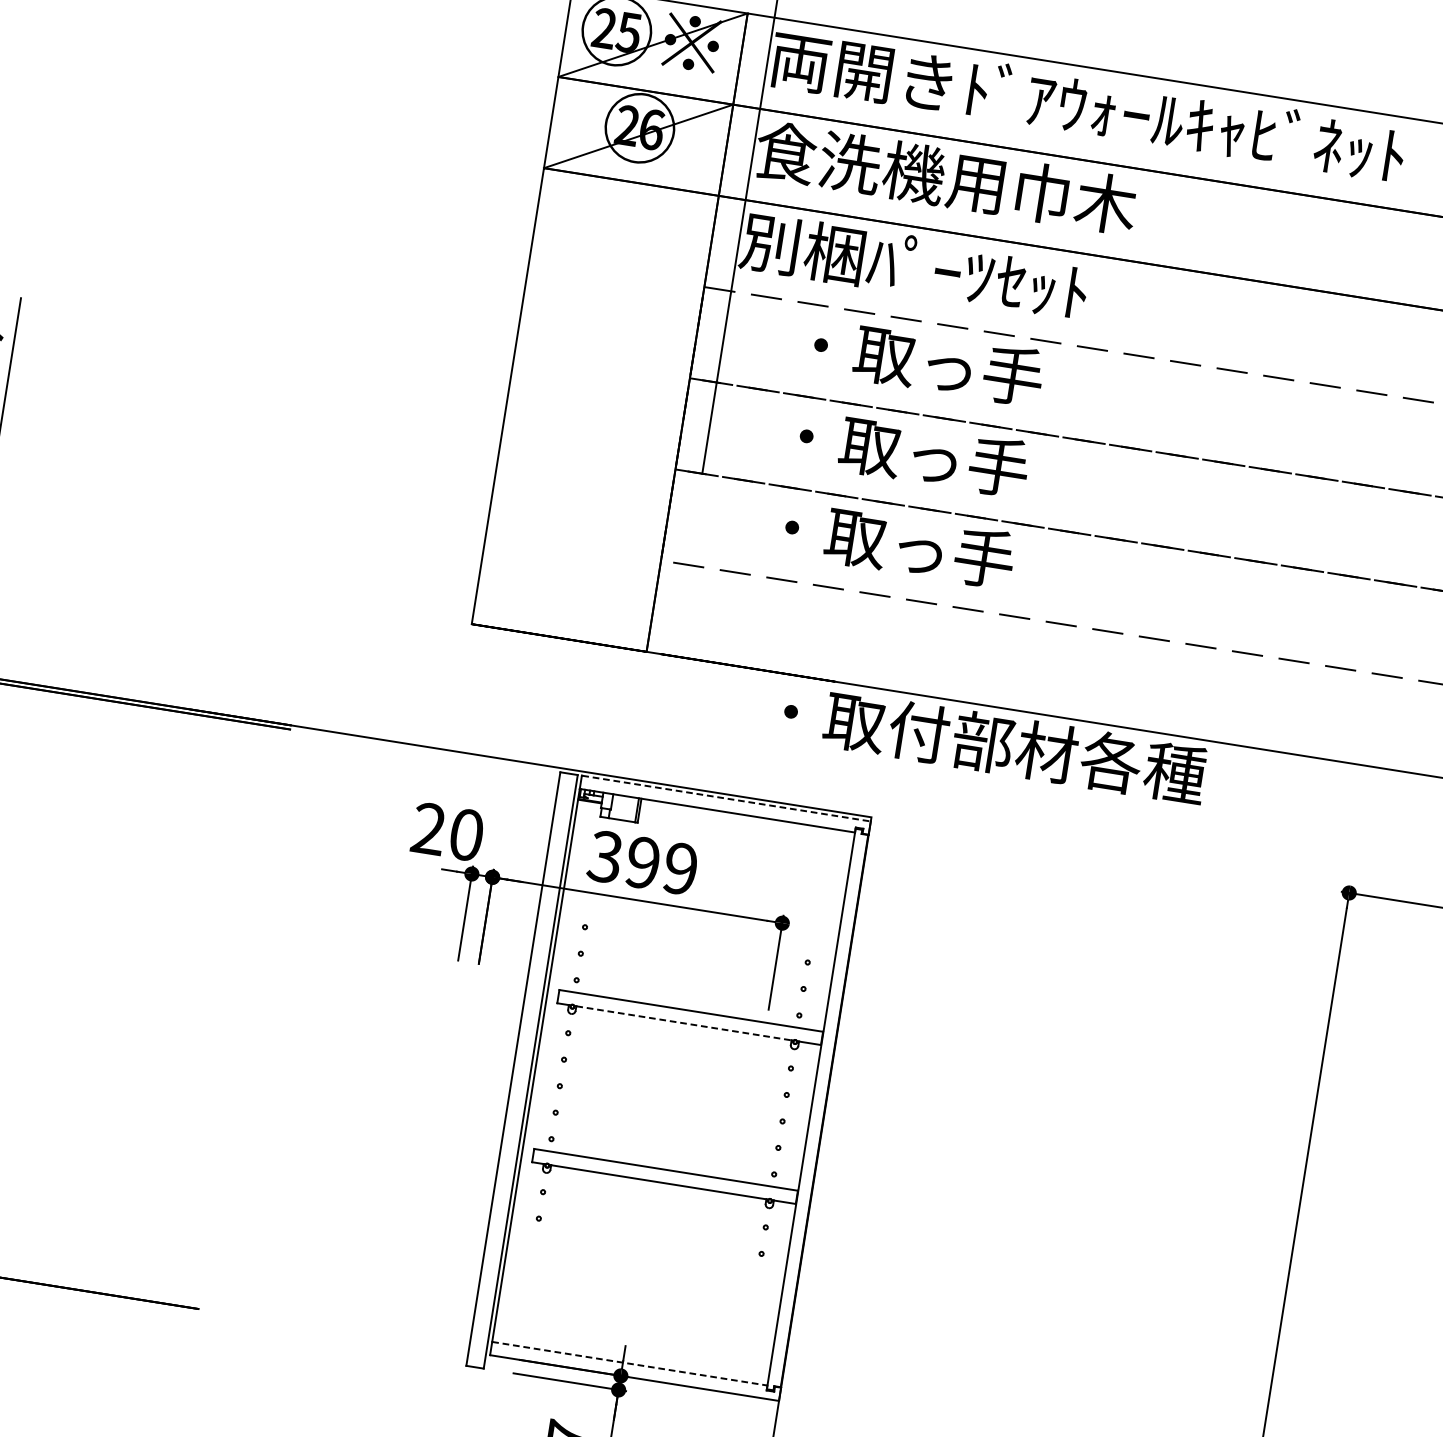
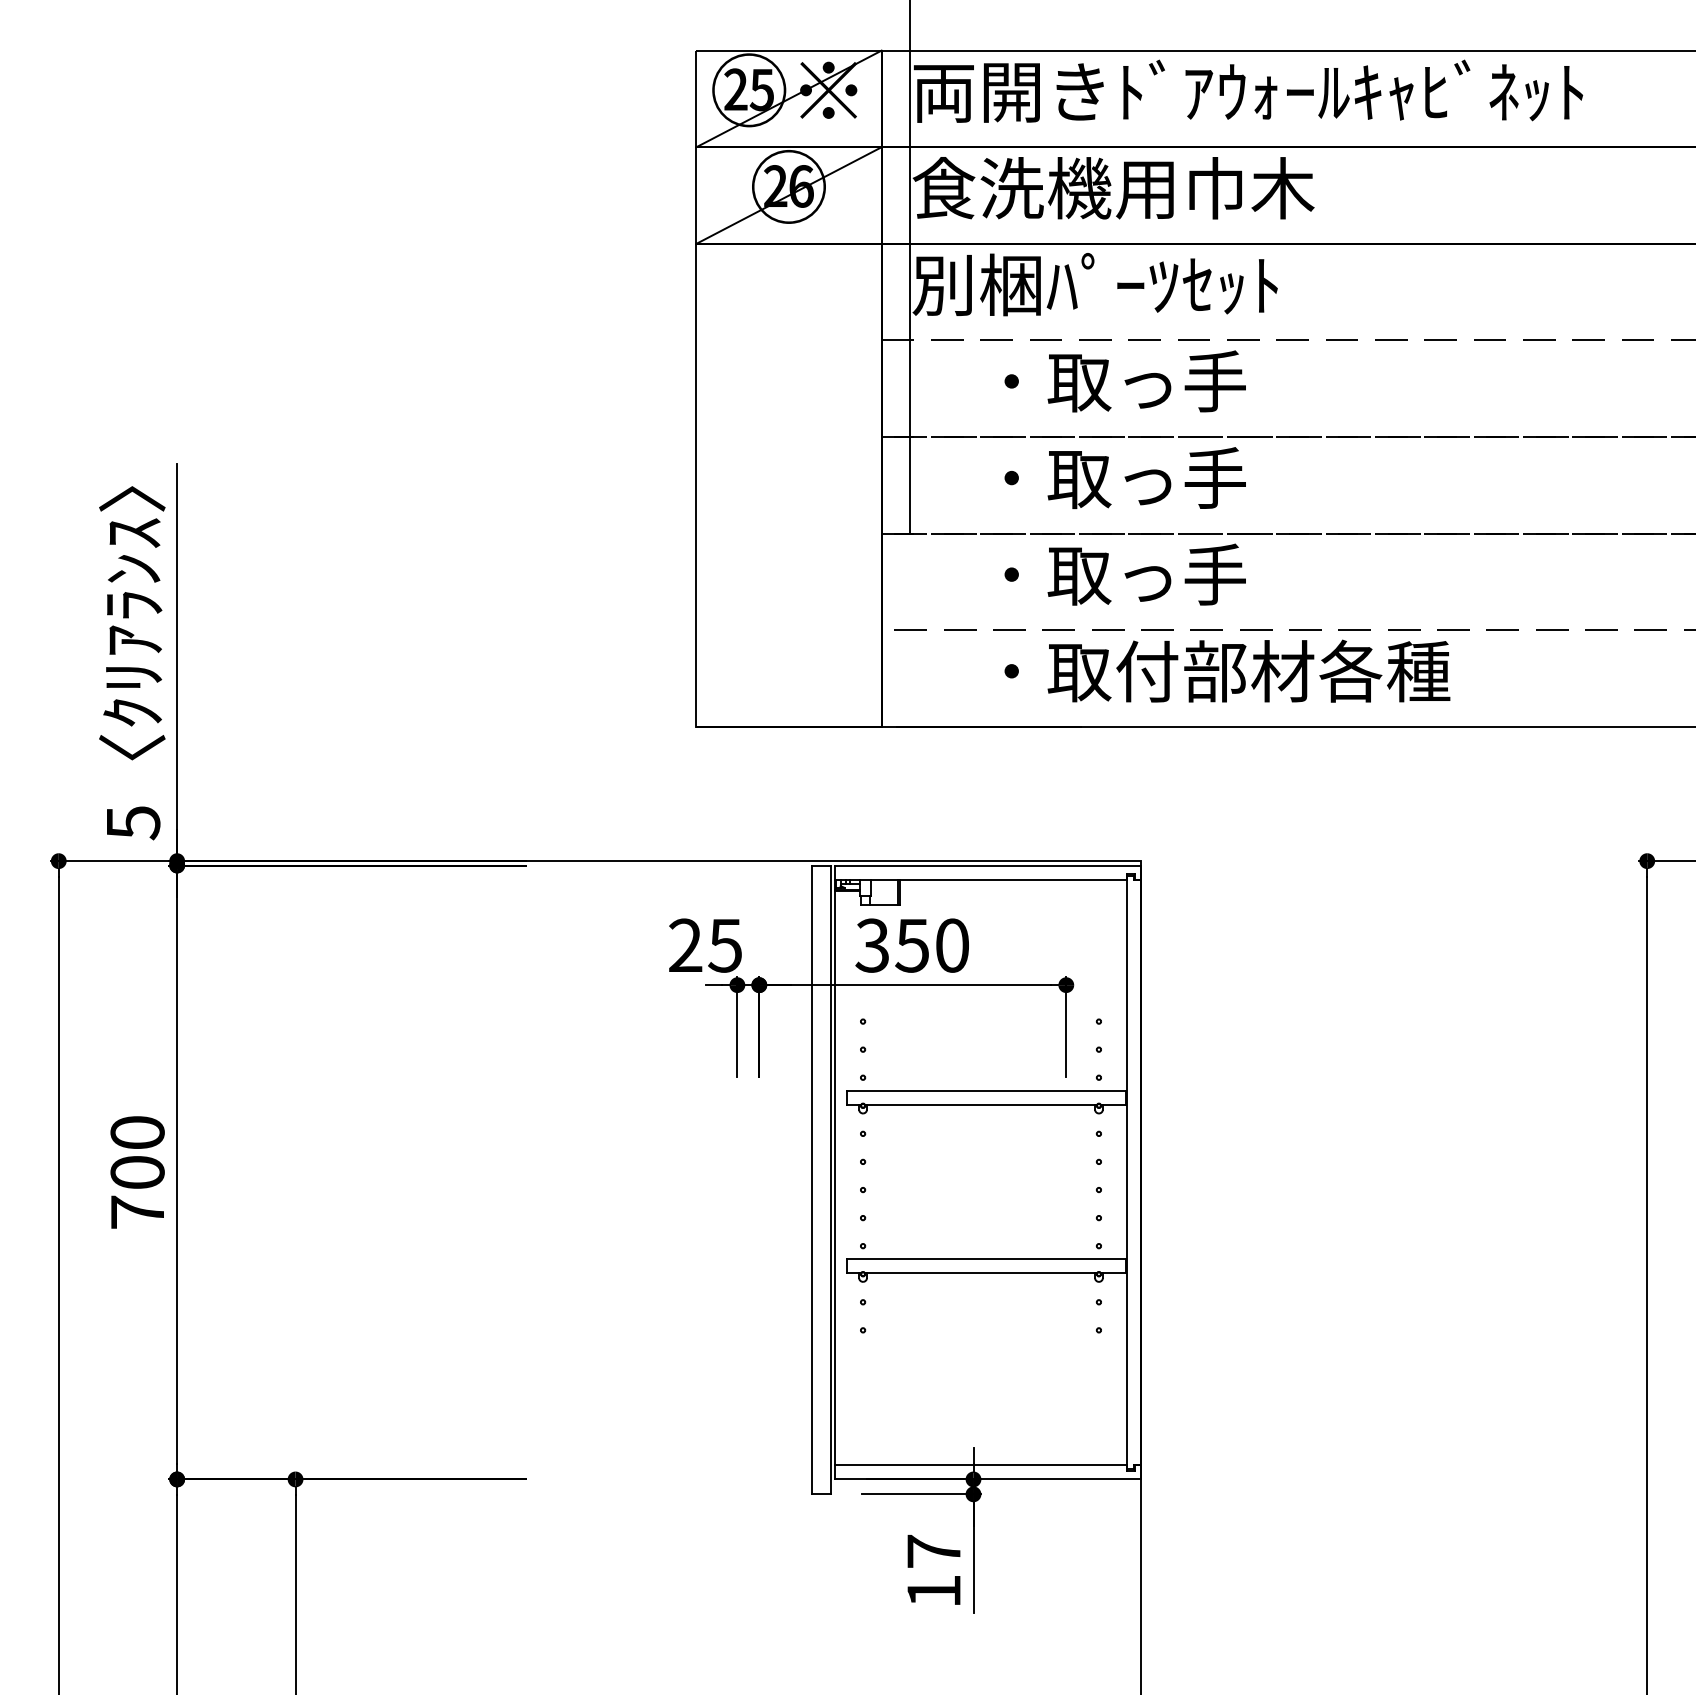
text: (994, 743) -> (1227, 670), moved
line: (726, 798) -> (988, 865), dashed -> solid
text: (466, 834) -> (725, 945), 20 -> 25
text: (661, 865) -> (931, 945), 399 -> 350
line: (684, 1023) -> (981, 1104), dashed -> solid
line: (629, 1363) -> (980, 1465), dashed -> solid

